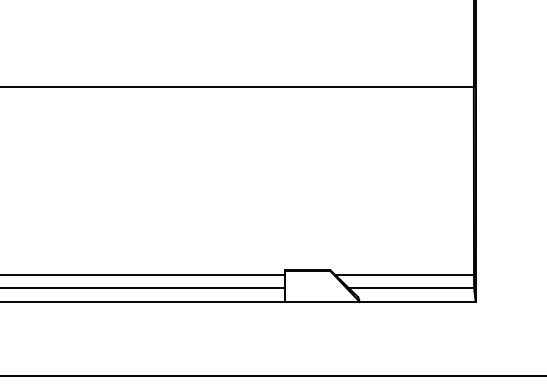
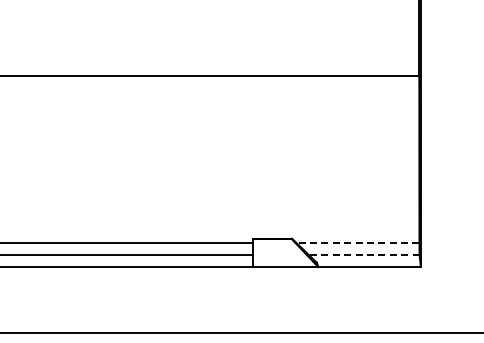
line: (403, 275) -> (357, 243), solid -> dashed
line: (410, 288) -> (363, 255), solid -> dashed

